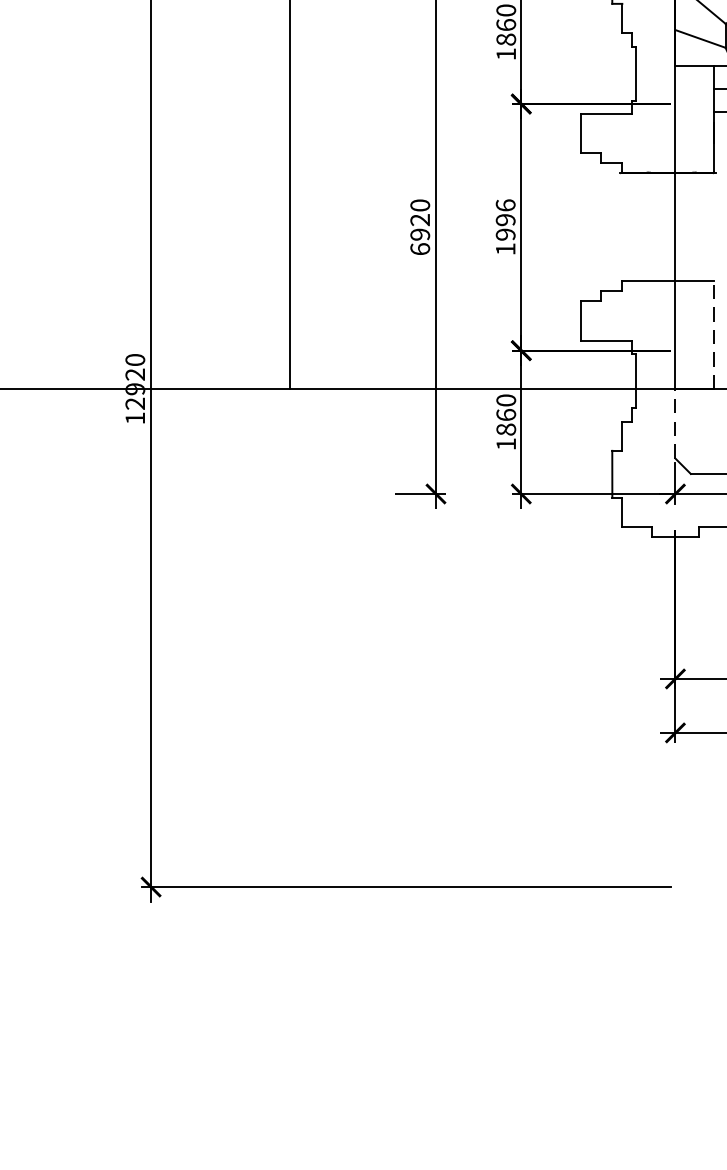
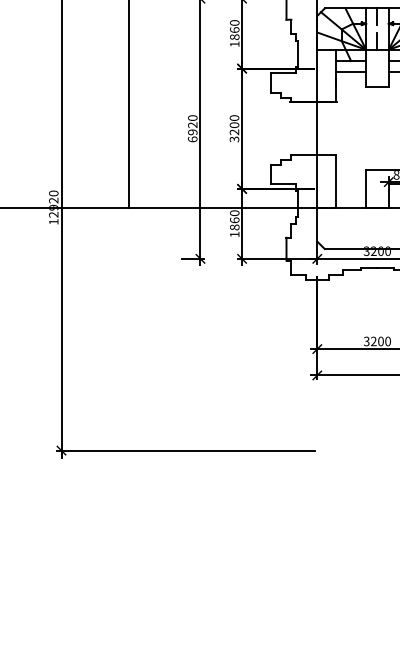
text: (505, 226) -> (234, 128), 1996 -> 3200
line: (714, 333) -> (336, 180), dashed -> solid
line: (675, 423) -> (317, 224), dashed -> solid

